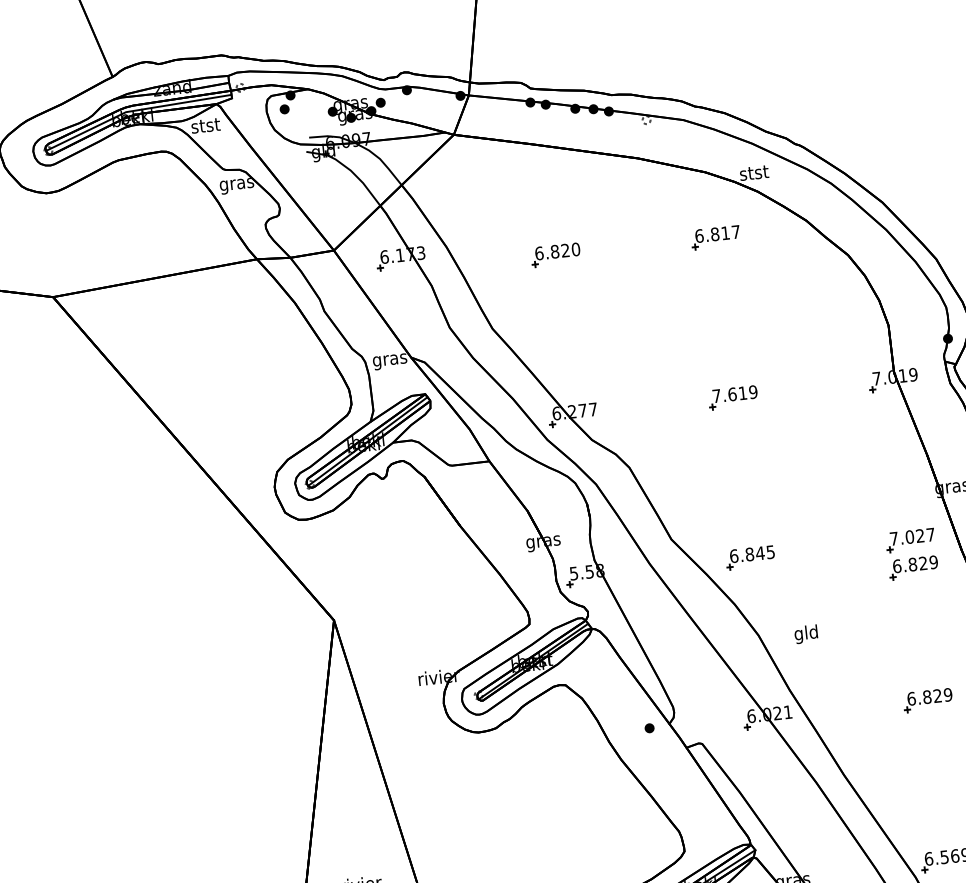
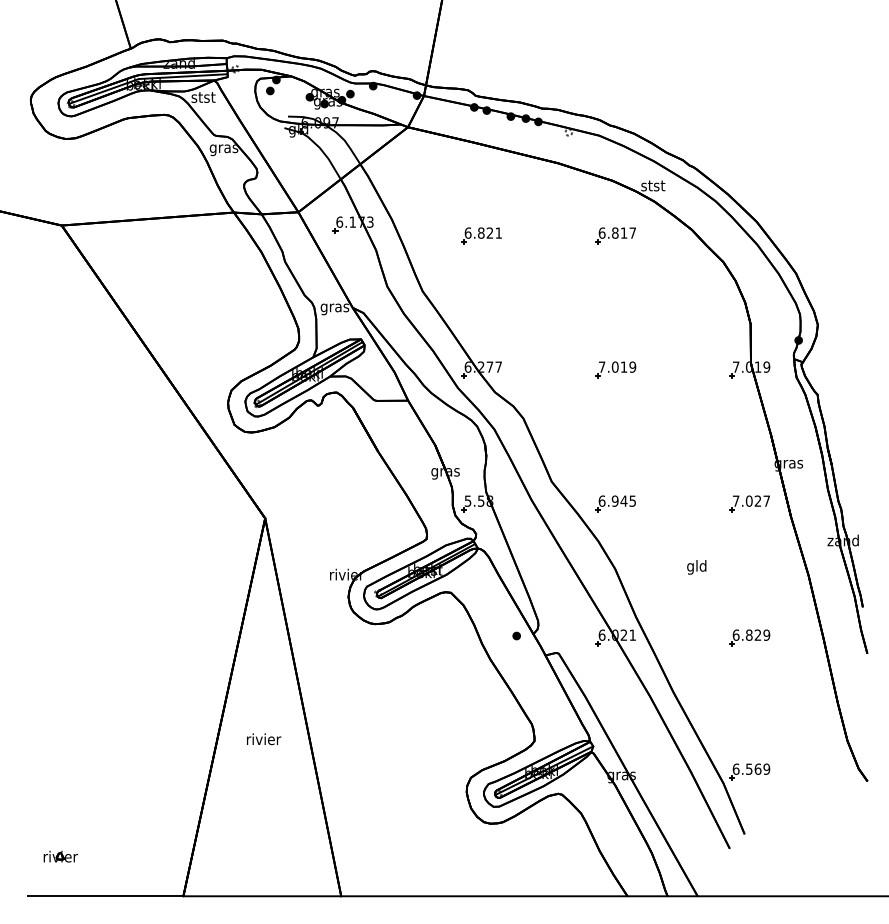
text: (575, 248) -> (498, 232), 6.820 -> 6.821
text: (732, 393) -> (615, 366), 7.619 -> 7.019
text: (748, 553) -> (614, 500), 6.845 -> 6.945
part: (913, 567) -> (749, 526), removed
text: (805, 634) -> (696, 567), moved

